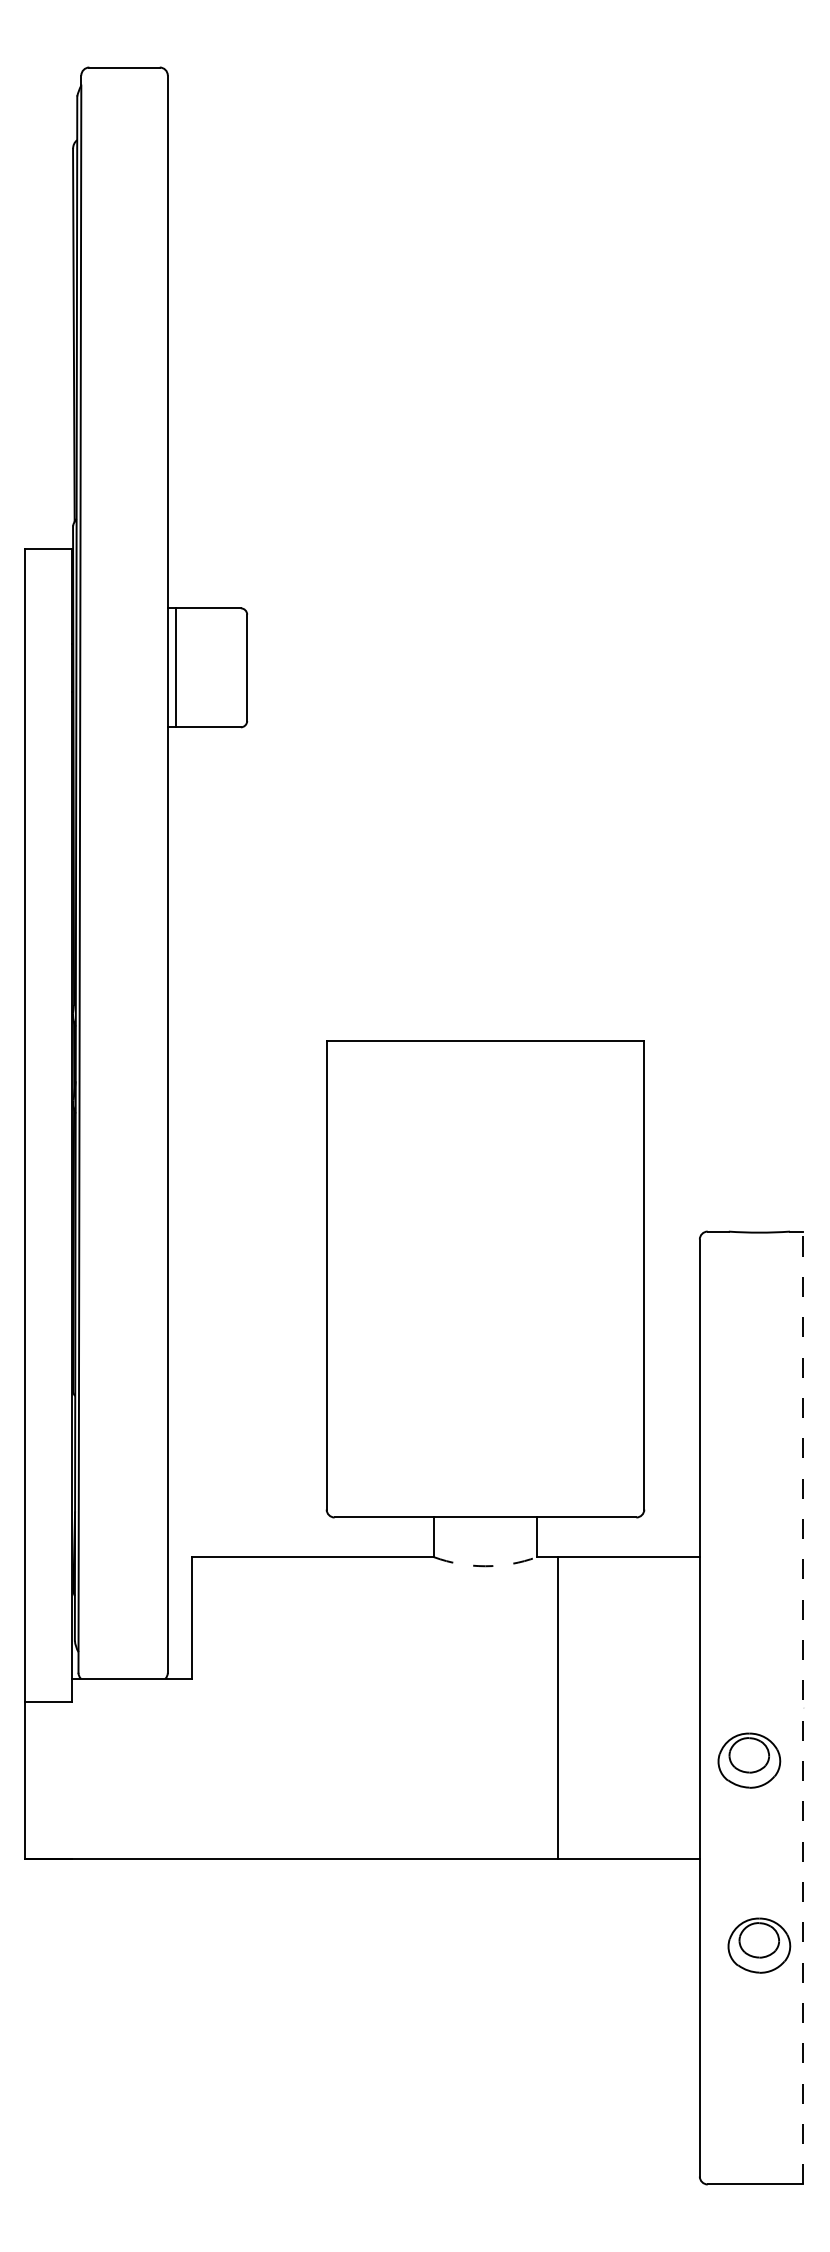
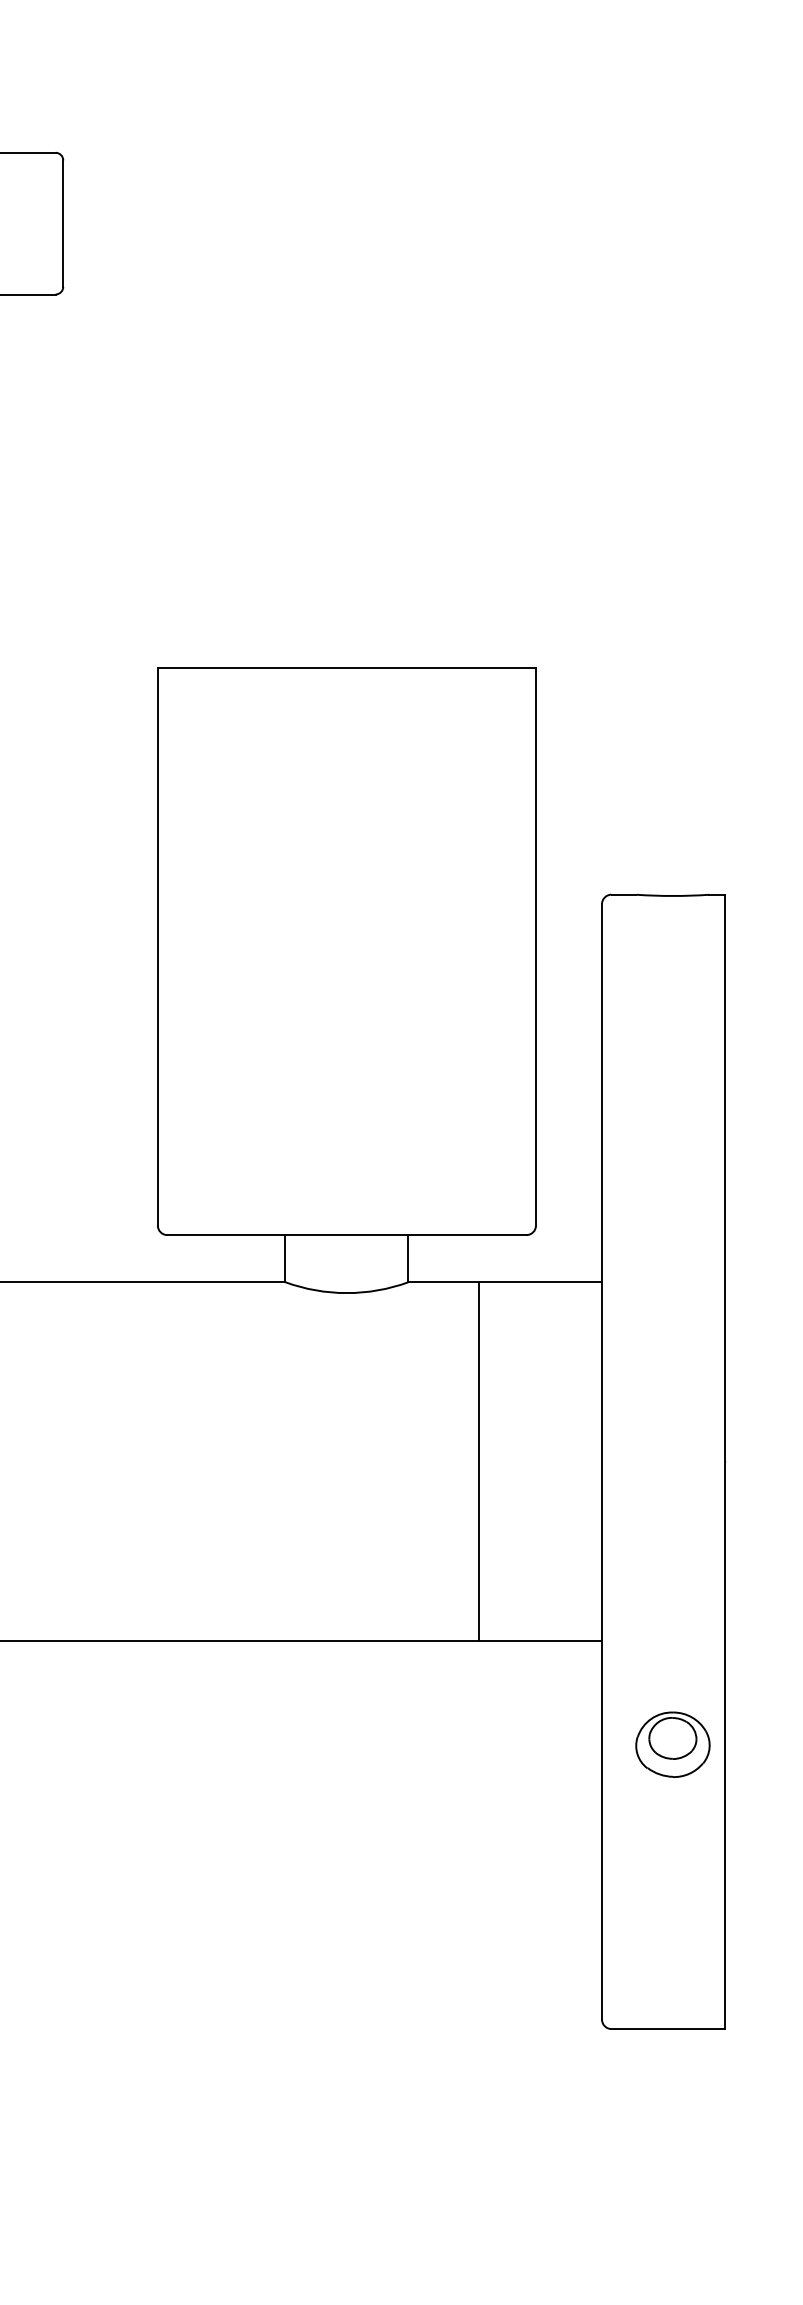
arc: (485, 1566) -> (346, 1293), dashed -> solid
line: (557, 1707) -> (479, 1461), moved
line: (802, 1707) -> (724, 1461), dashed -> solid
part: (749, 1760) -> (661, 1524), removed

